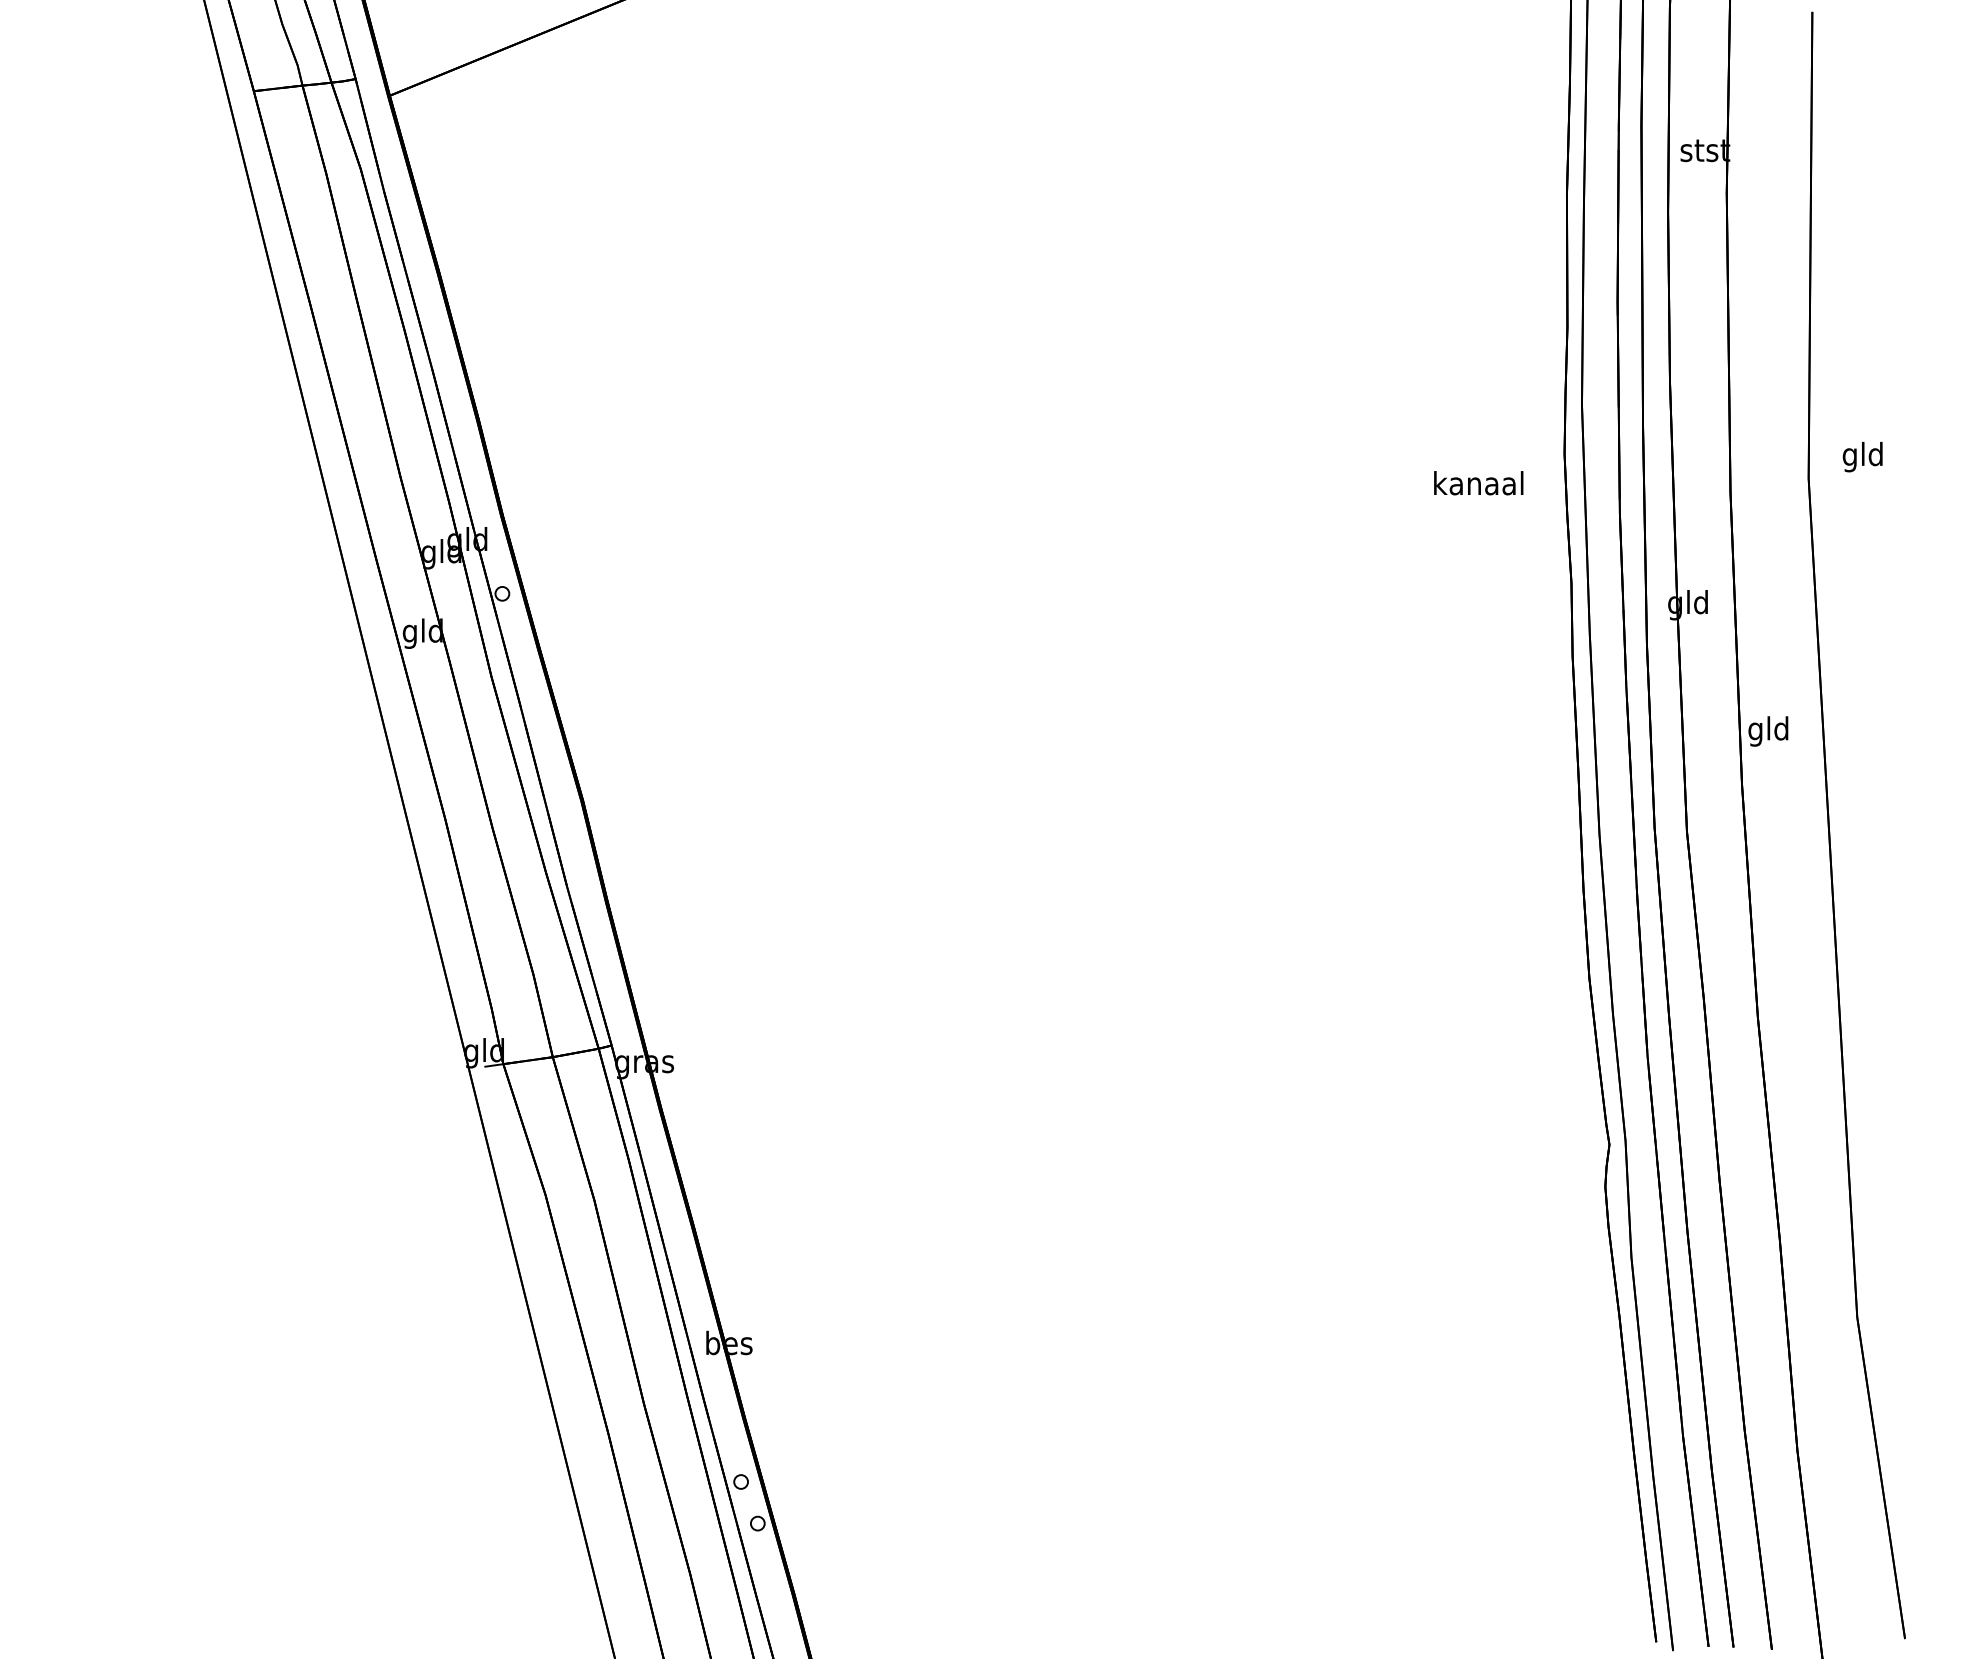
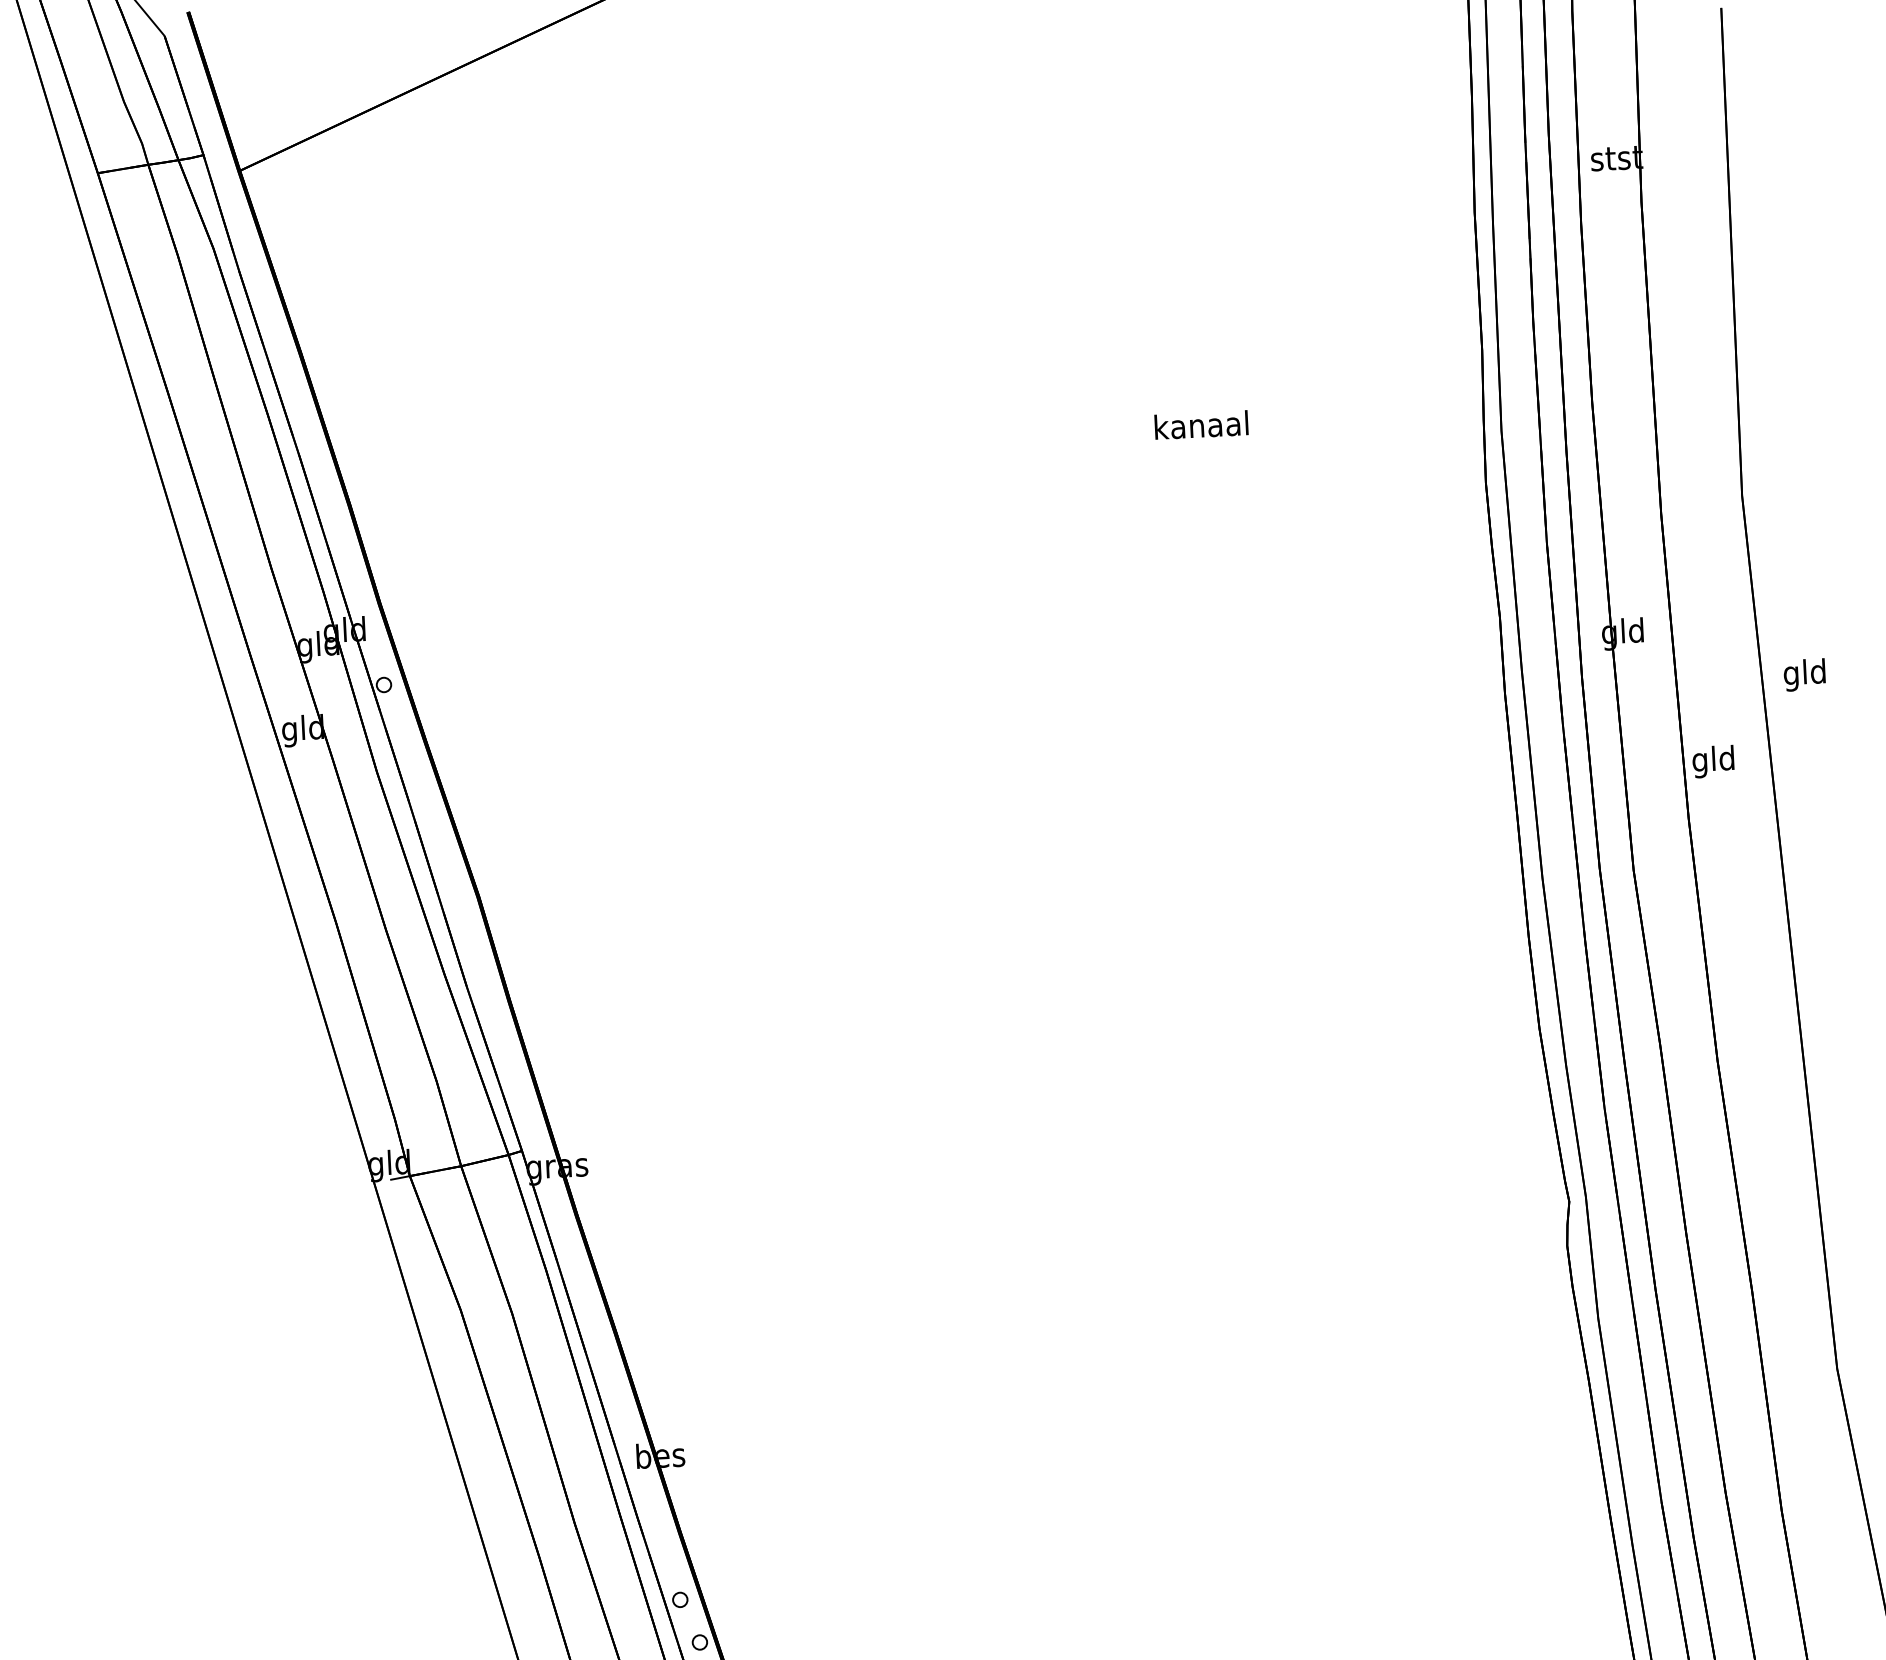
text: (1862, 457) -> (1804, 675), moved
text: (1478, 483) -> (1201, 425), moved

